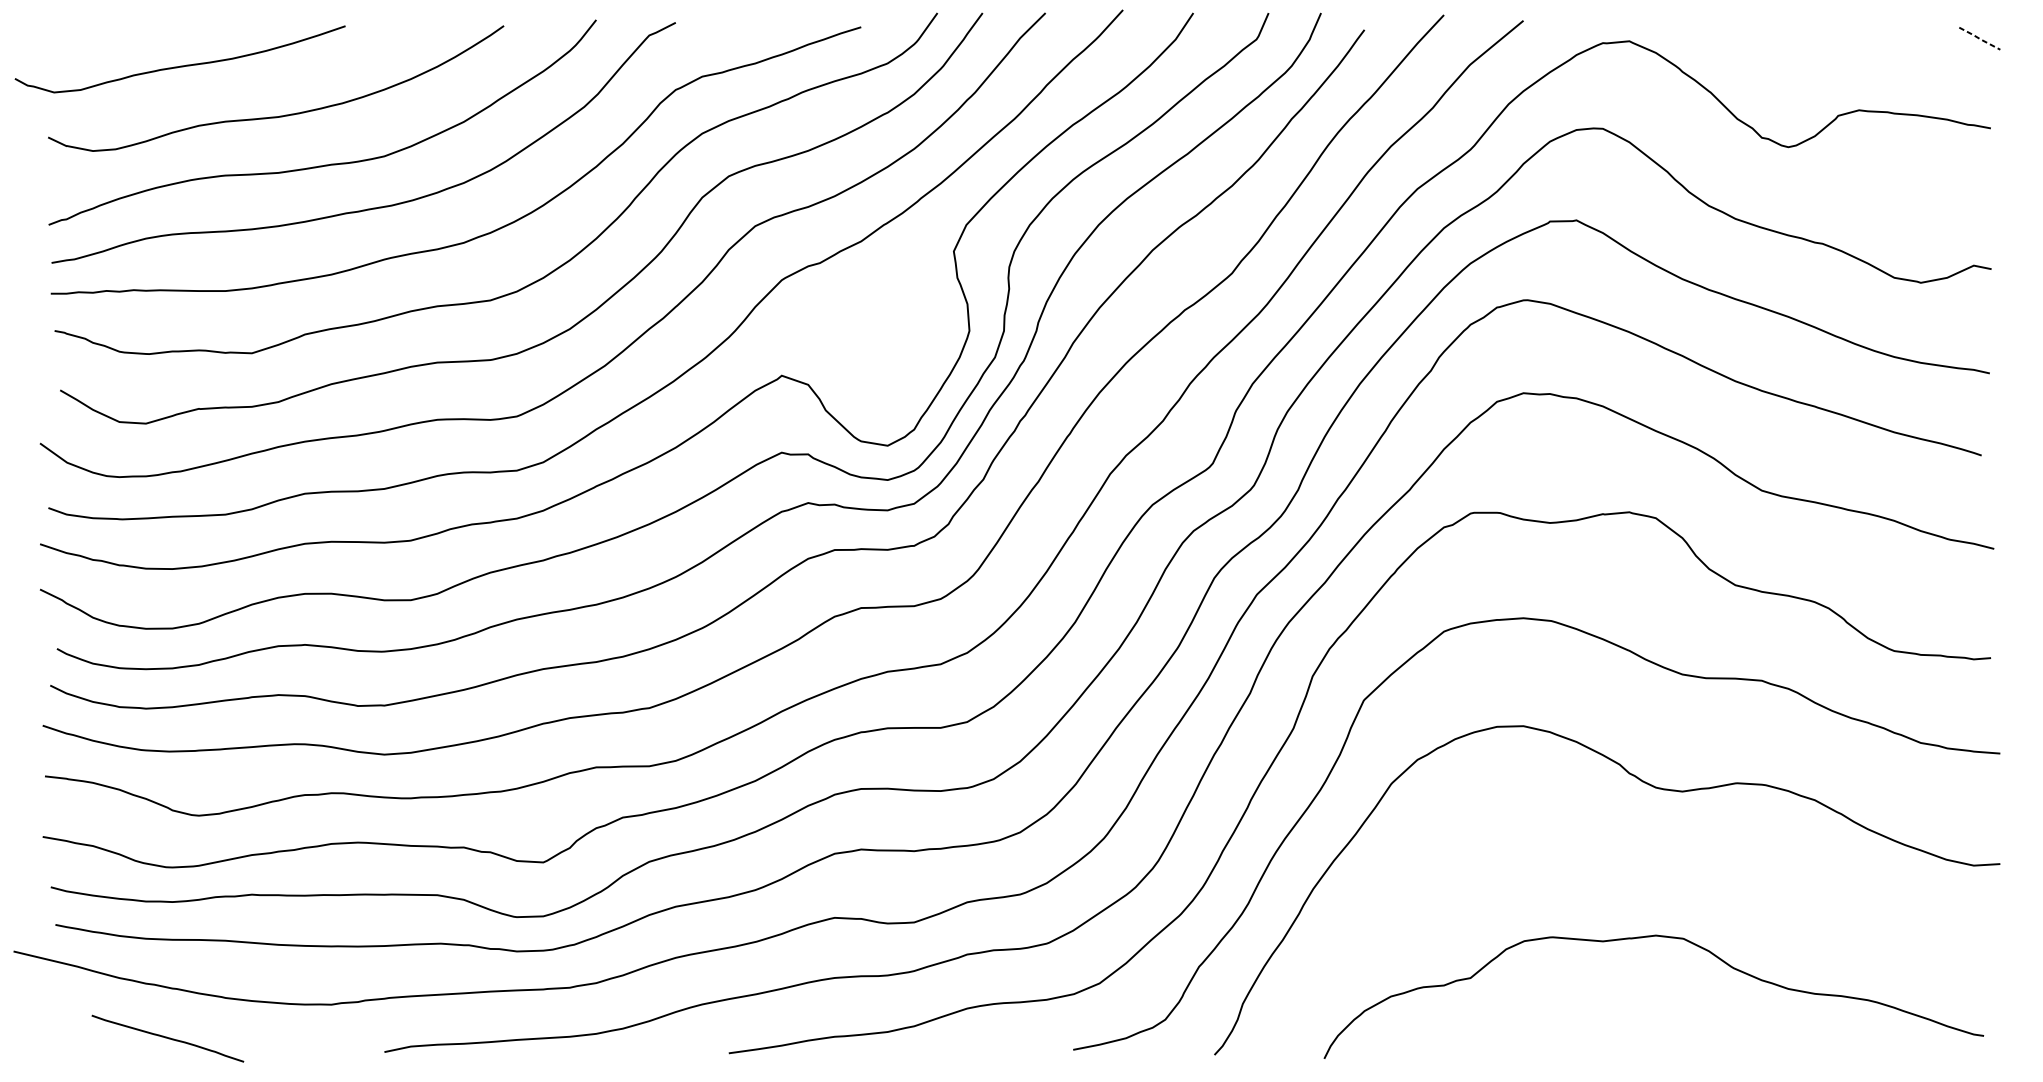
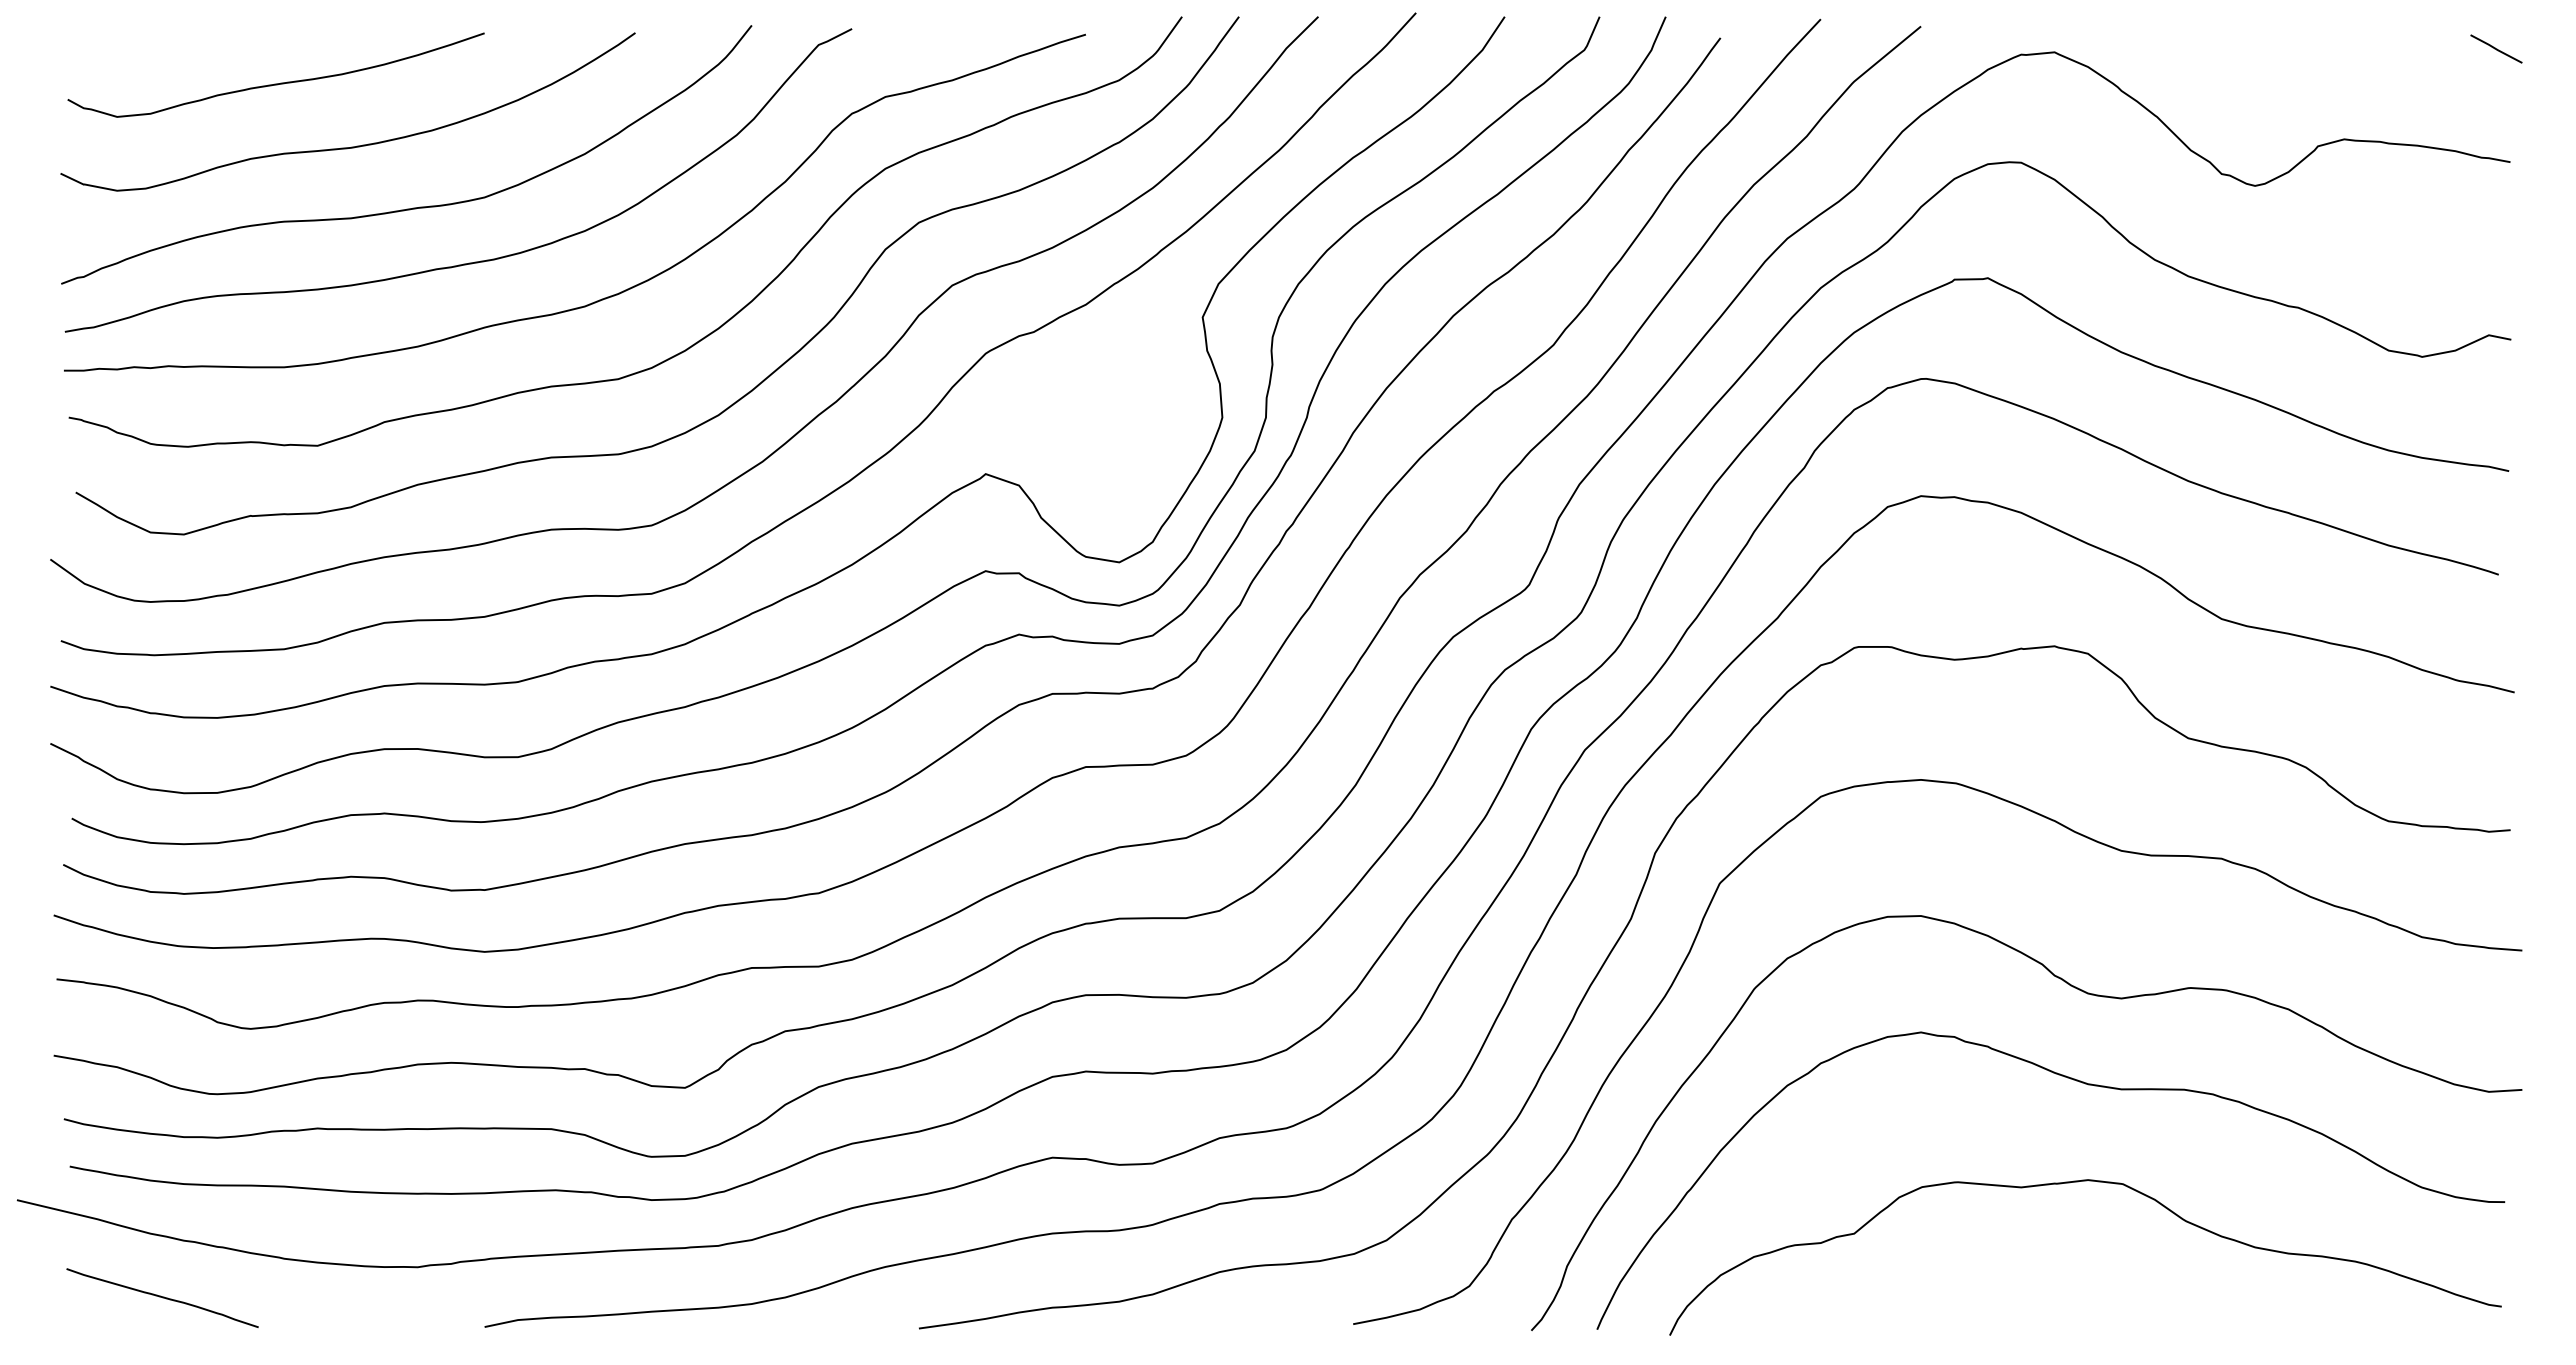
line: (1979, 39) -> (2496, 49), dashed -> solid
curve: (179, 65) -> (275, 83), moved
curve: (1651, 858) -> (2082, 1083), added
curve: (167, 1038) -> (162, 1297), moved

